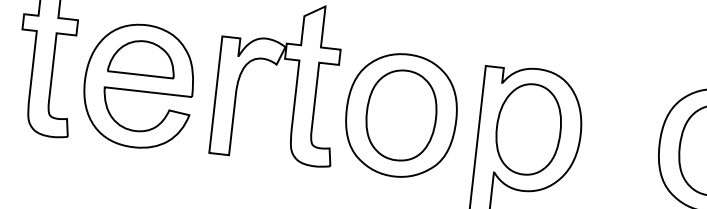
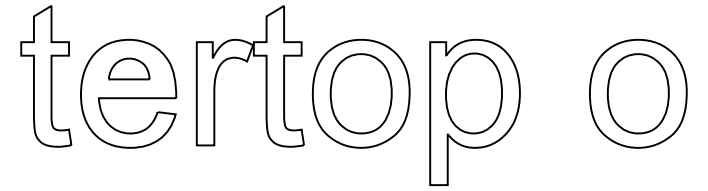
part: (143, 57) -> (129, 68), size x0.7

